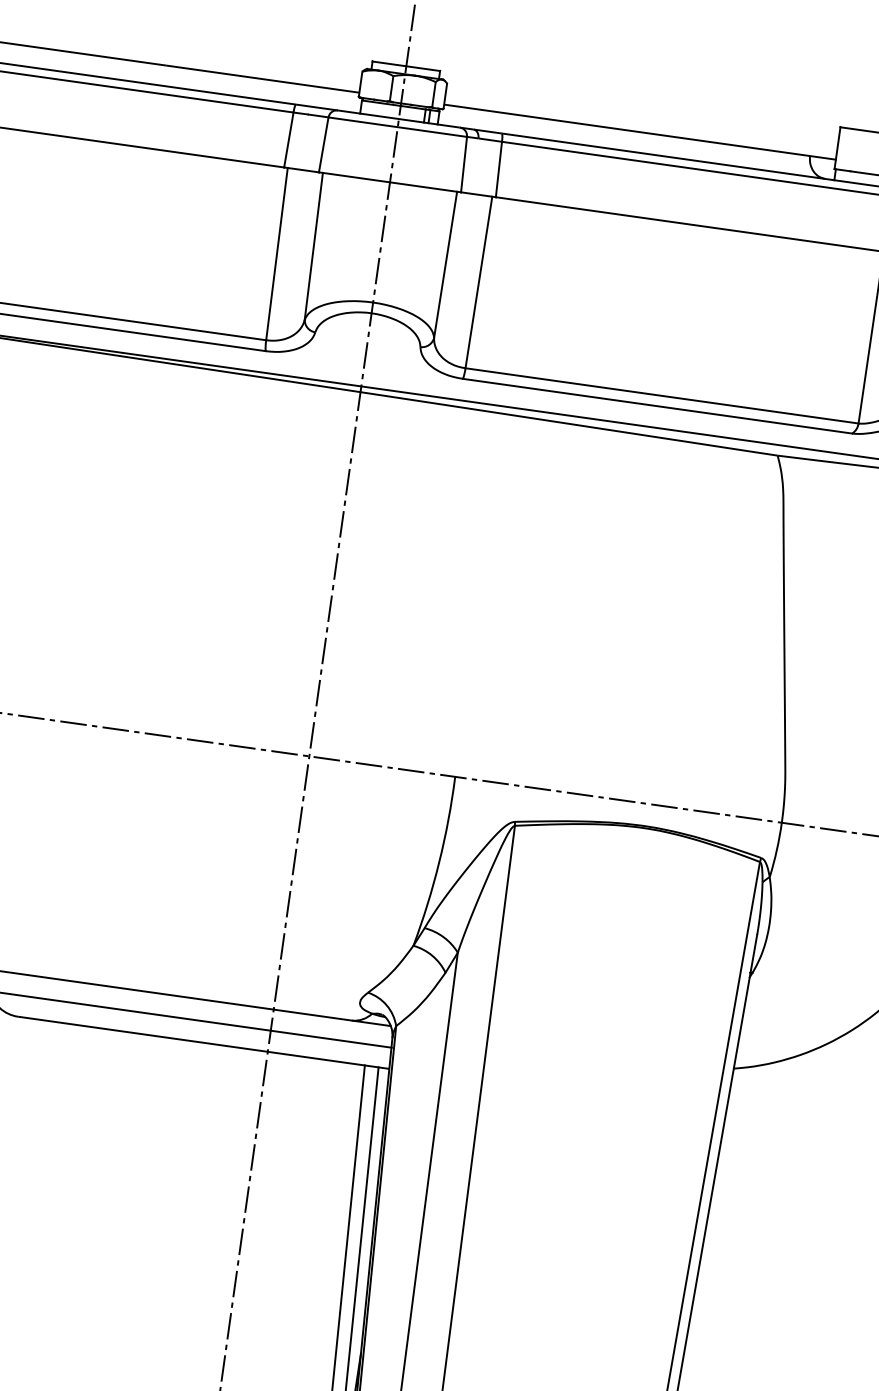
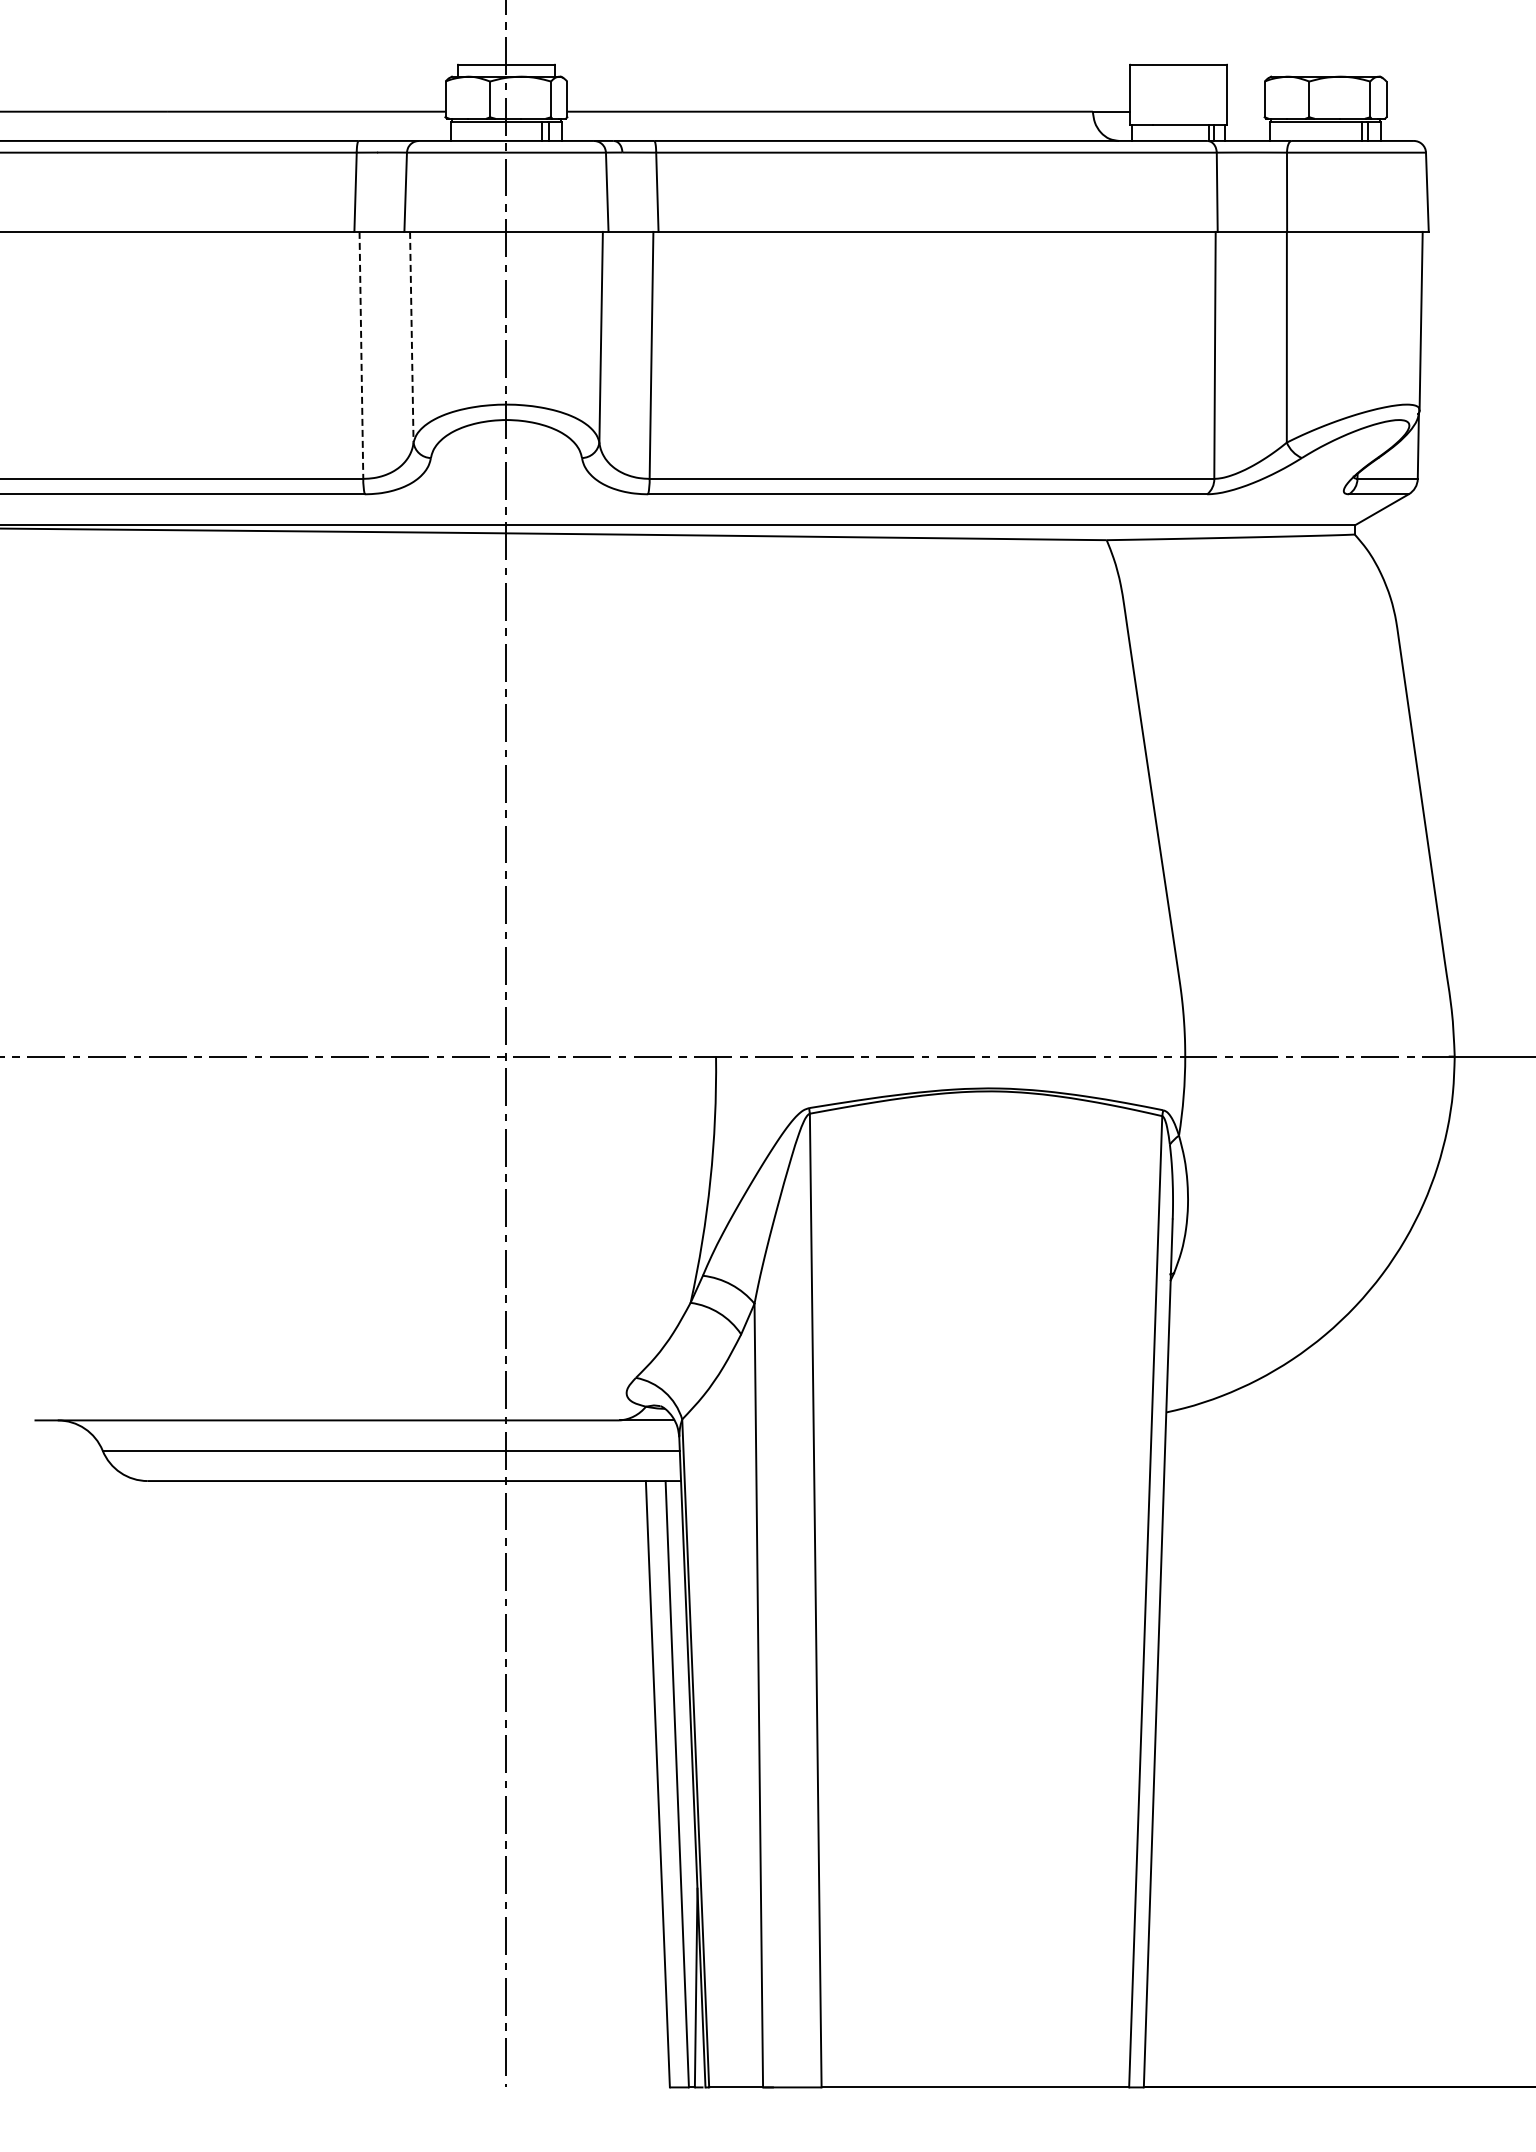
line: (313, 246) -> (411, 337), solid -> dashed
line: (277, 254) -> (361, 355), solid -> dashed

